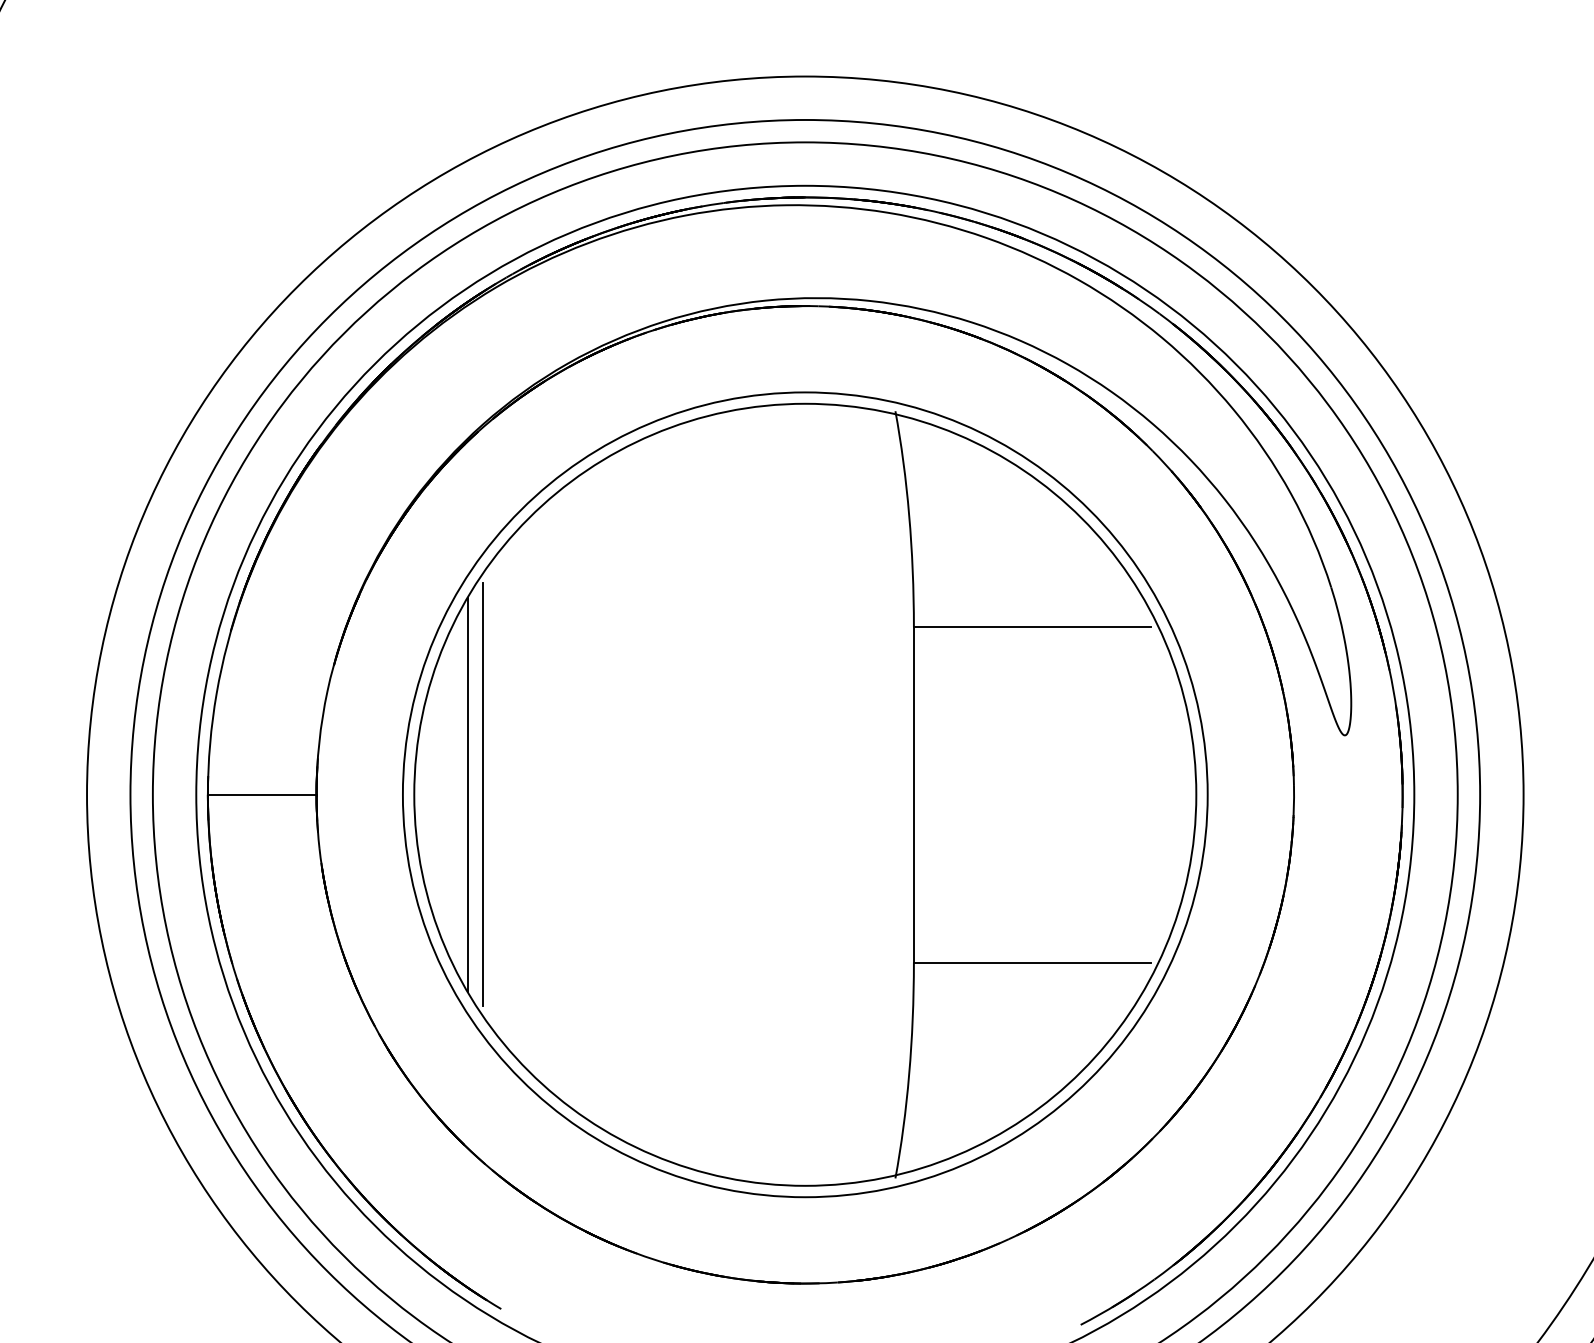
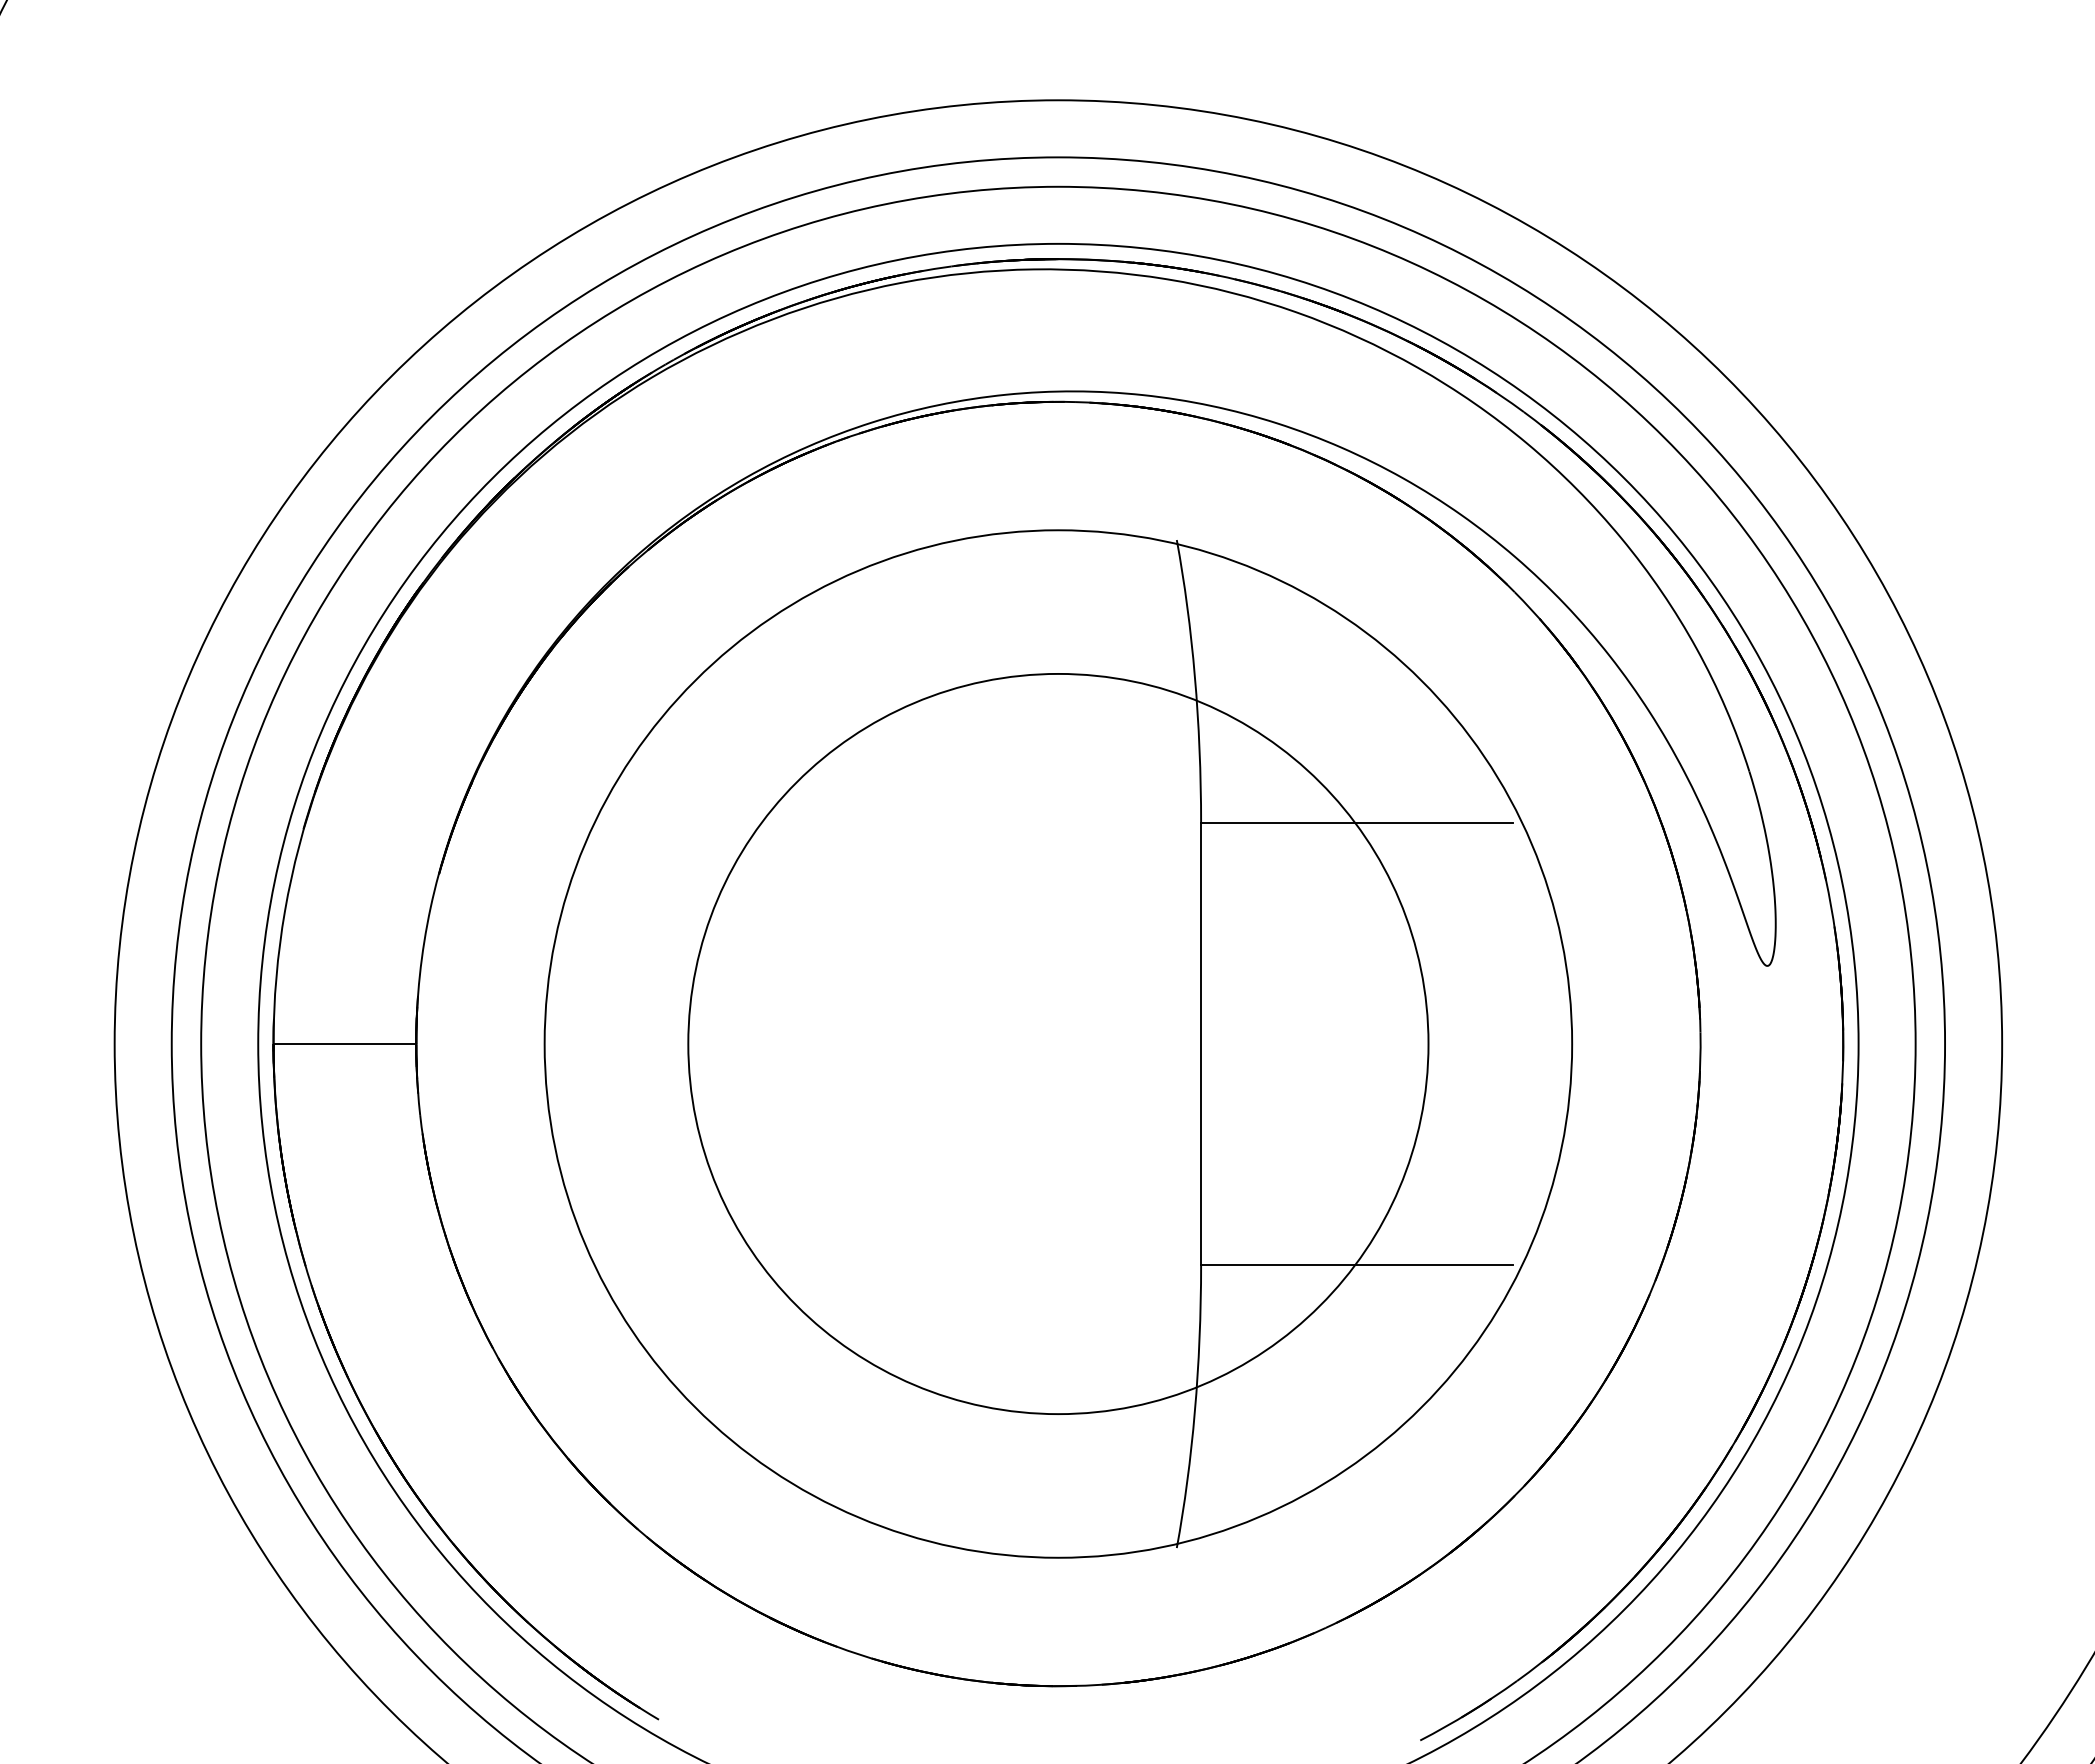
line: (468, 794) -> (615, 1043), removed
line: (482, 794) -> (634, 1043), removed
circle: (805, 794) -> (1058, 1043), size x0.7

